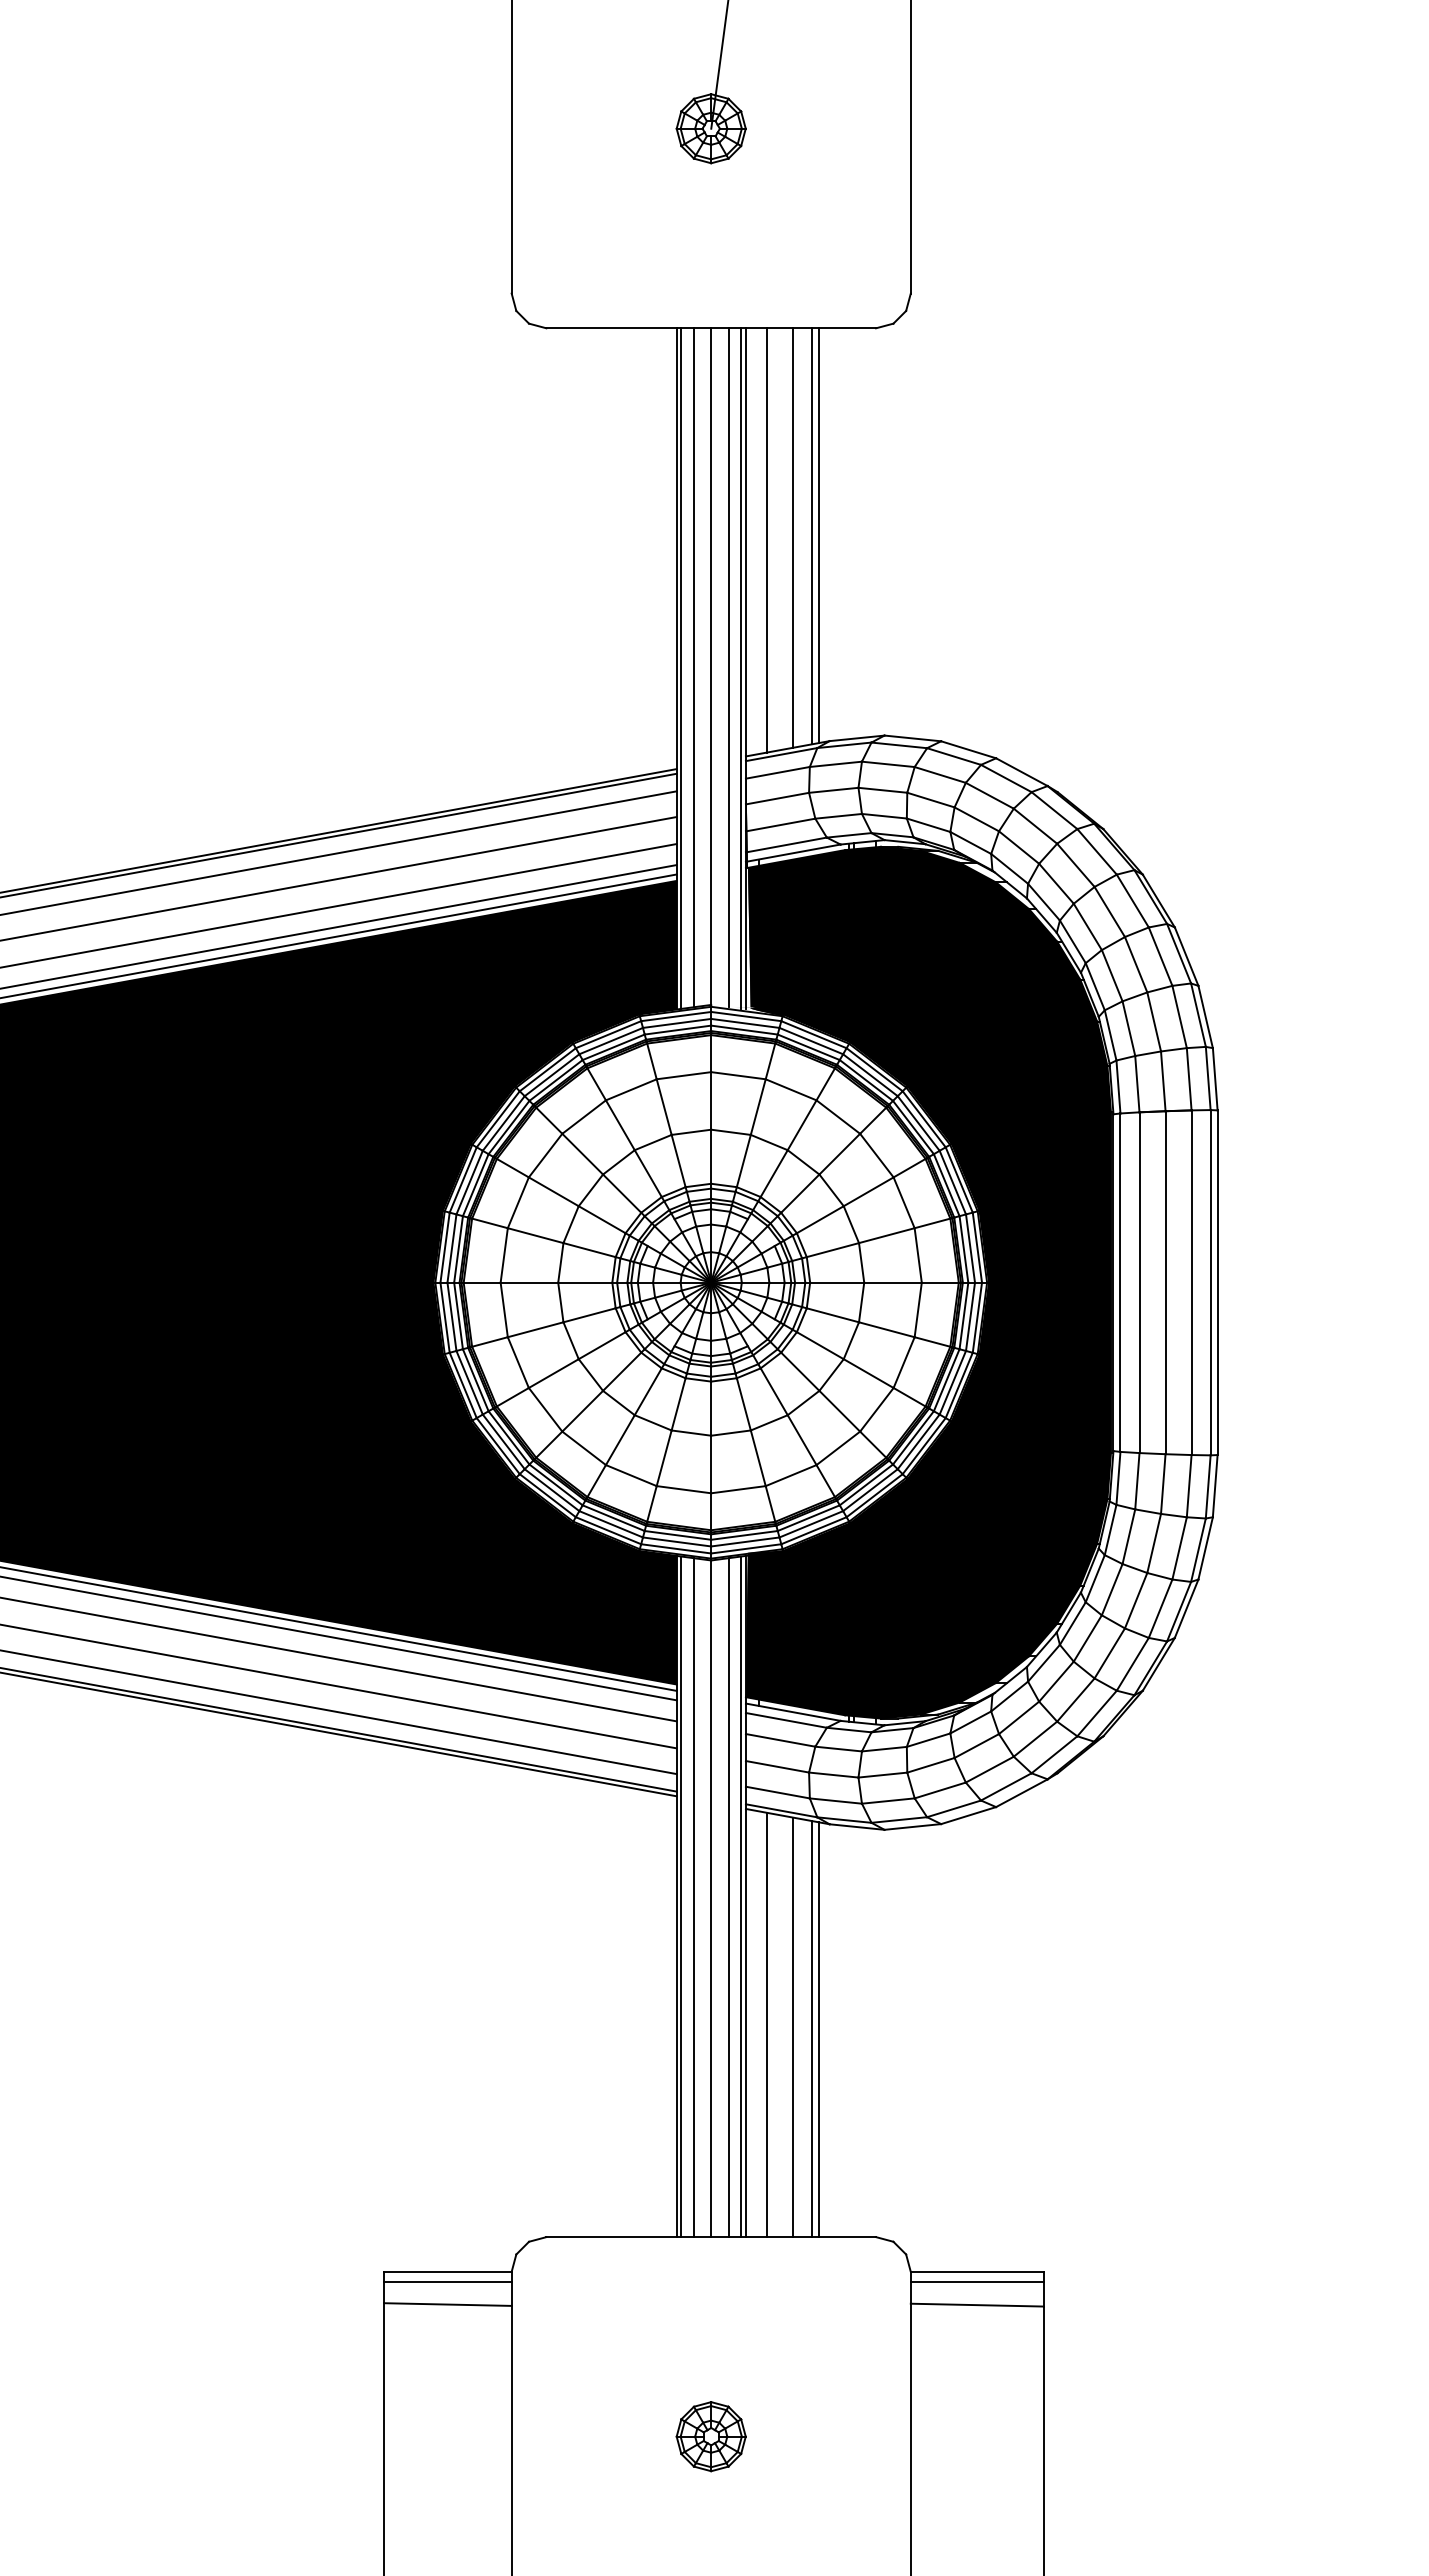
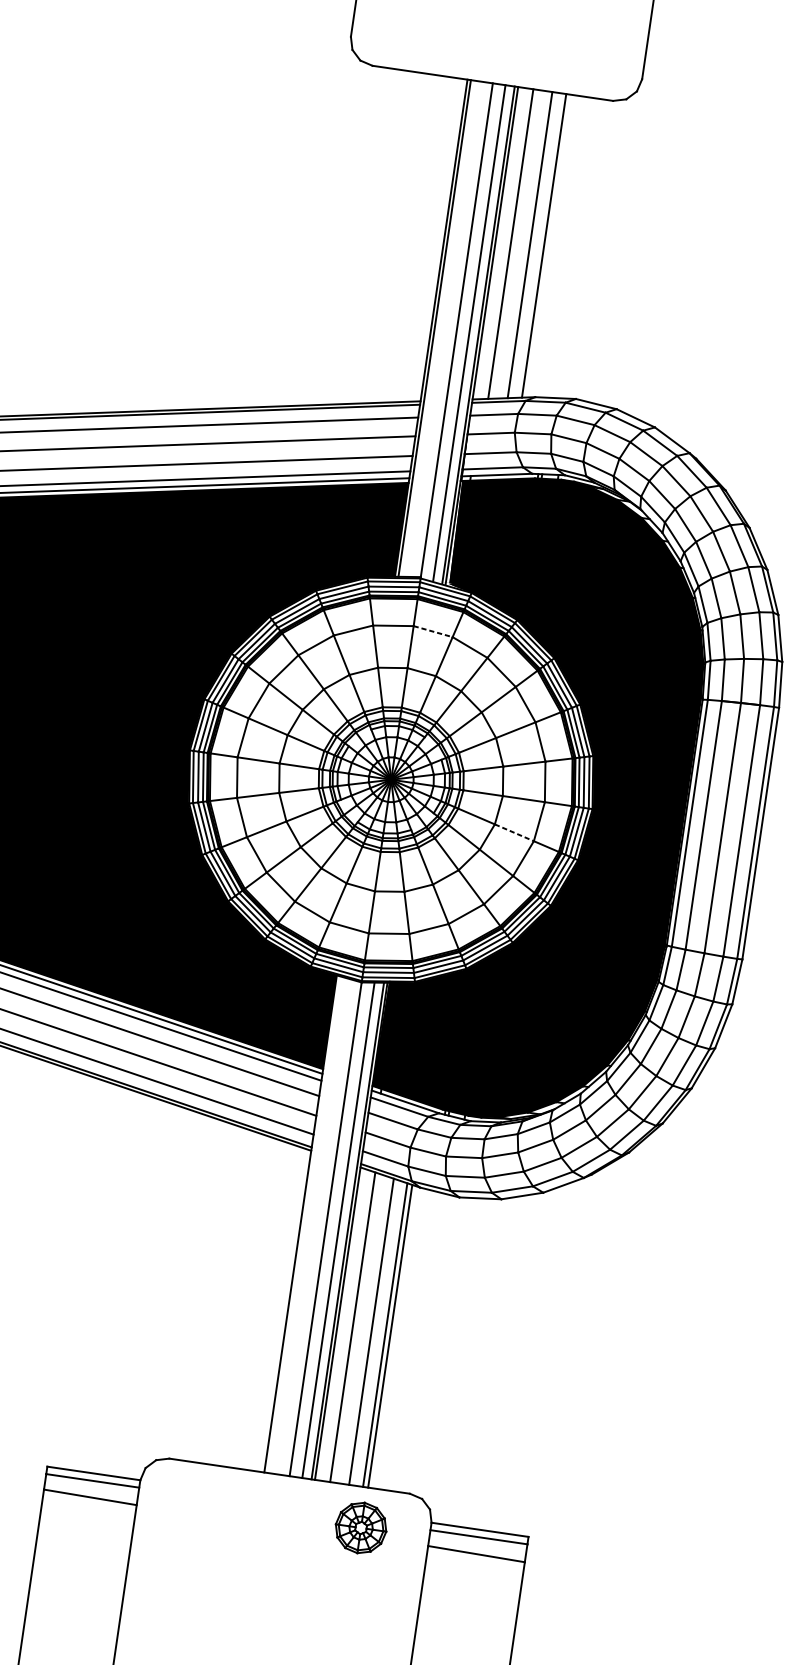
line: (818, 535) -> (549, 245), removed
line: (693, 667) -> (443, 328), removed
line: (738, 1075) -> (433, 631), solid -> dashed
line: (886, 1329) -> (514, 832), solid -> dashed
line: (681, 1896) -> (304, 1224), removed
line: (693, 1897) -> (312, 1226), removed
part: (710, 2436) -> (360, 1527), moved

